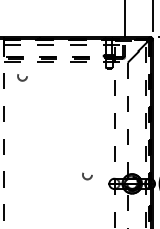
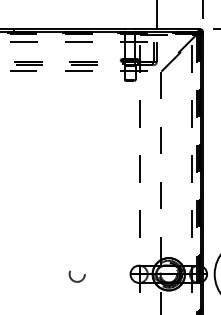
circle: (87, 176) -> (77, 276), moved

